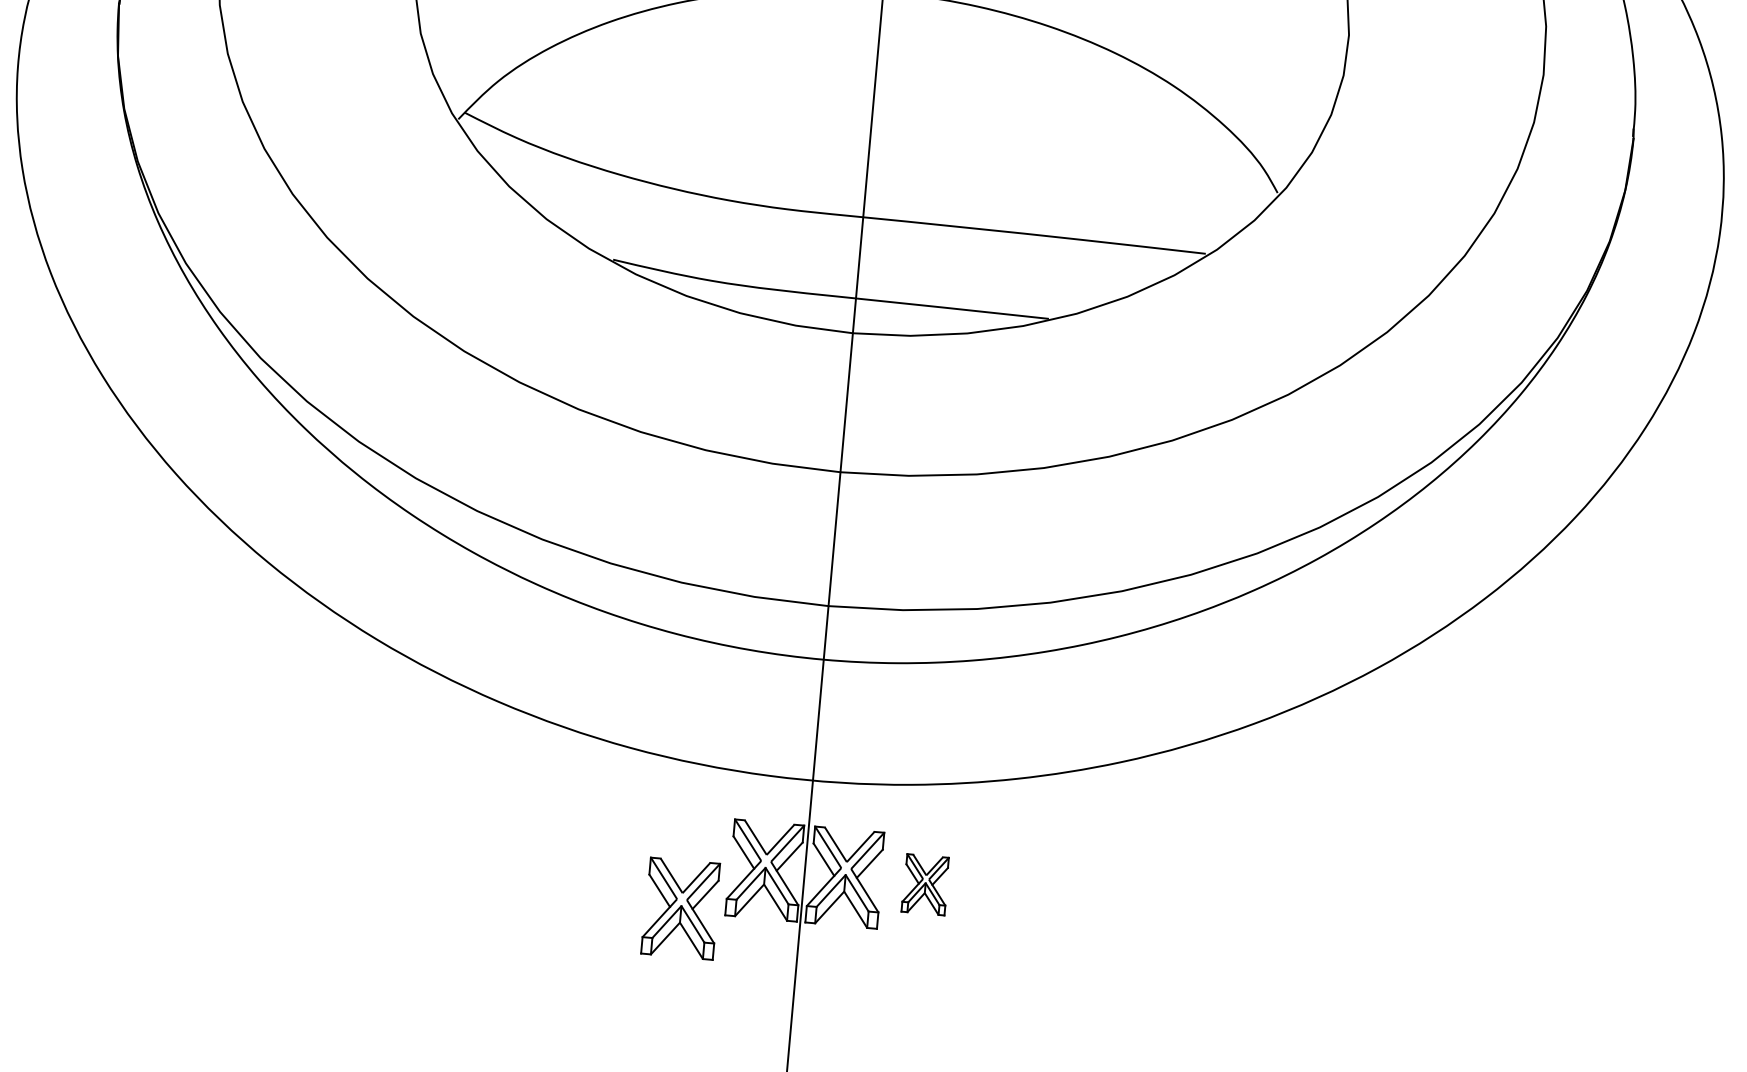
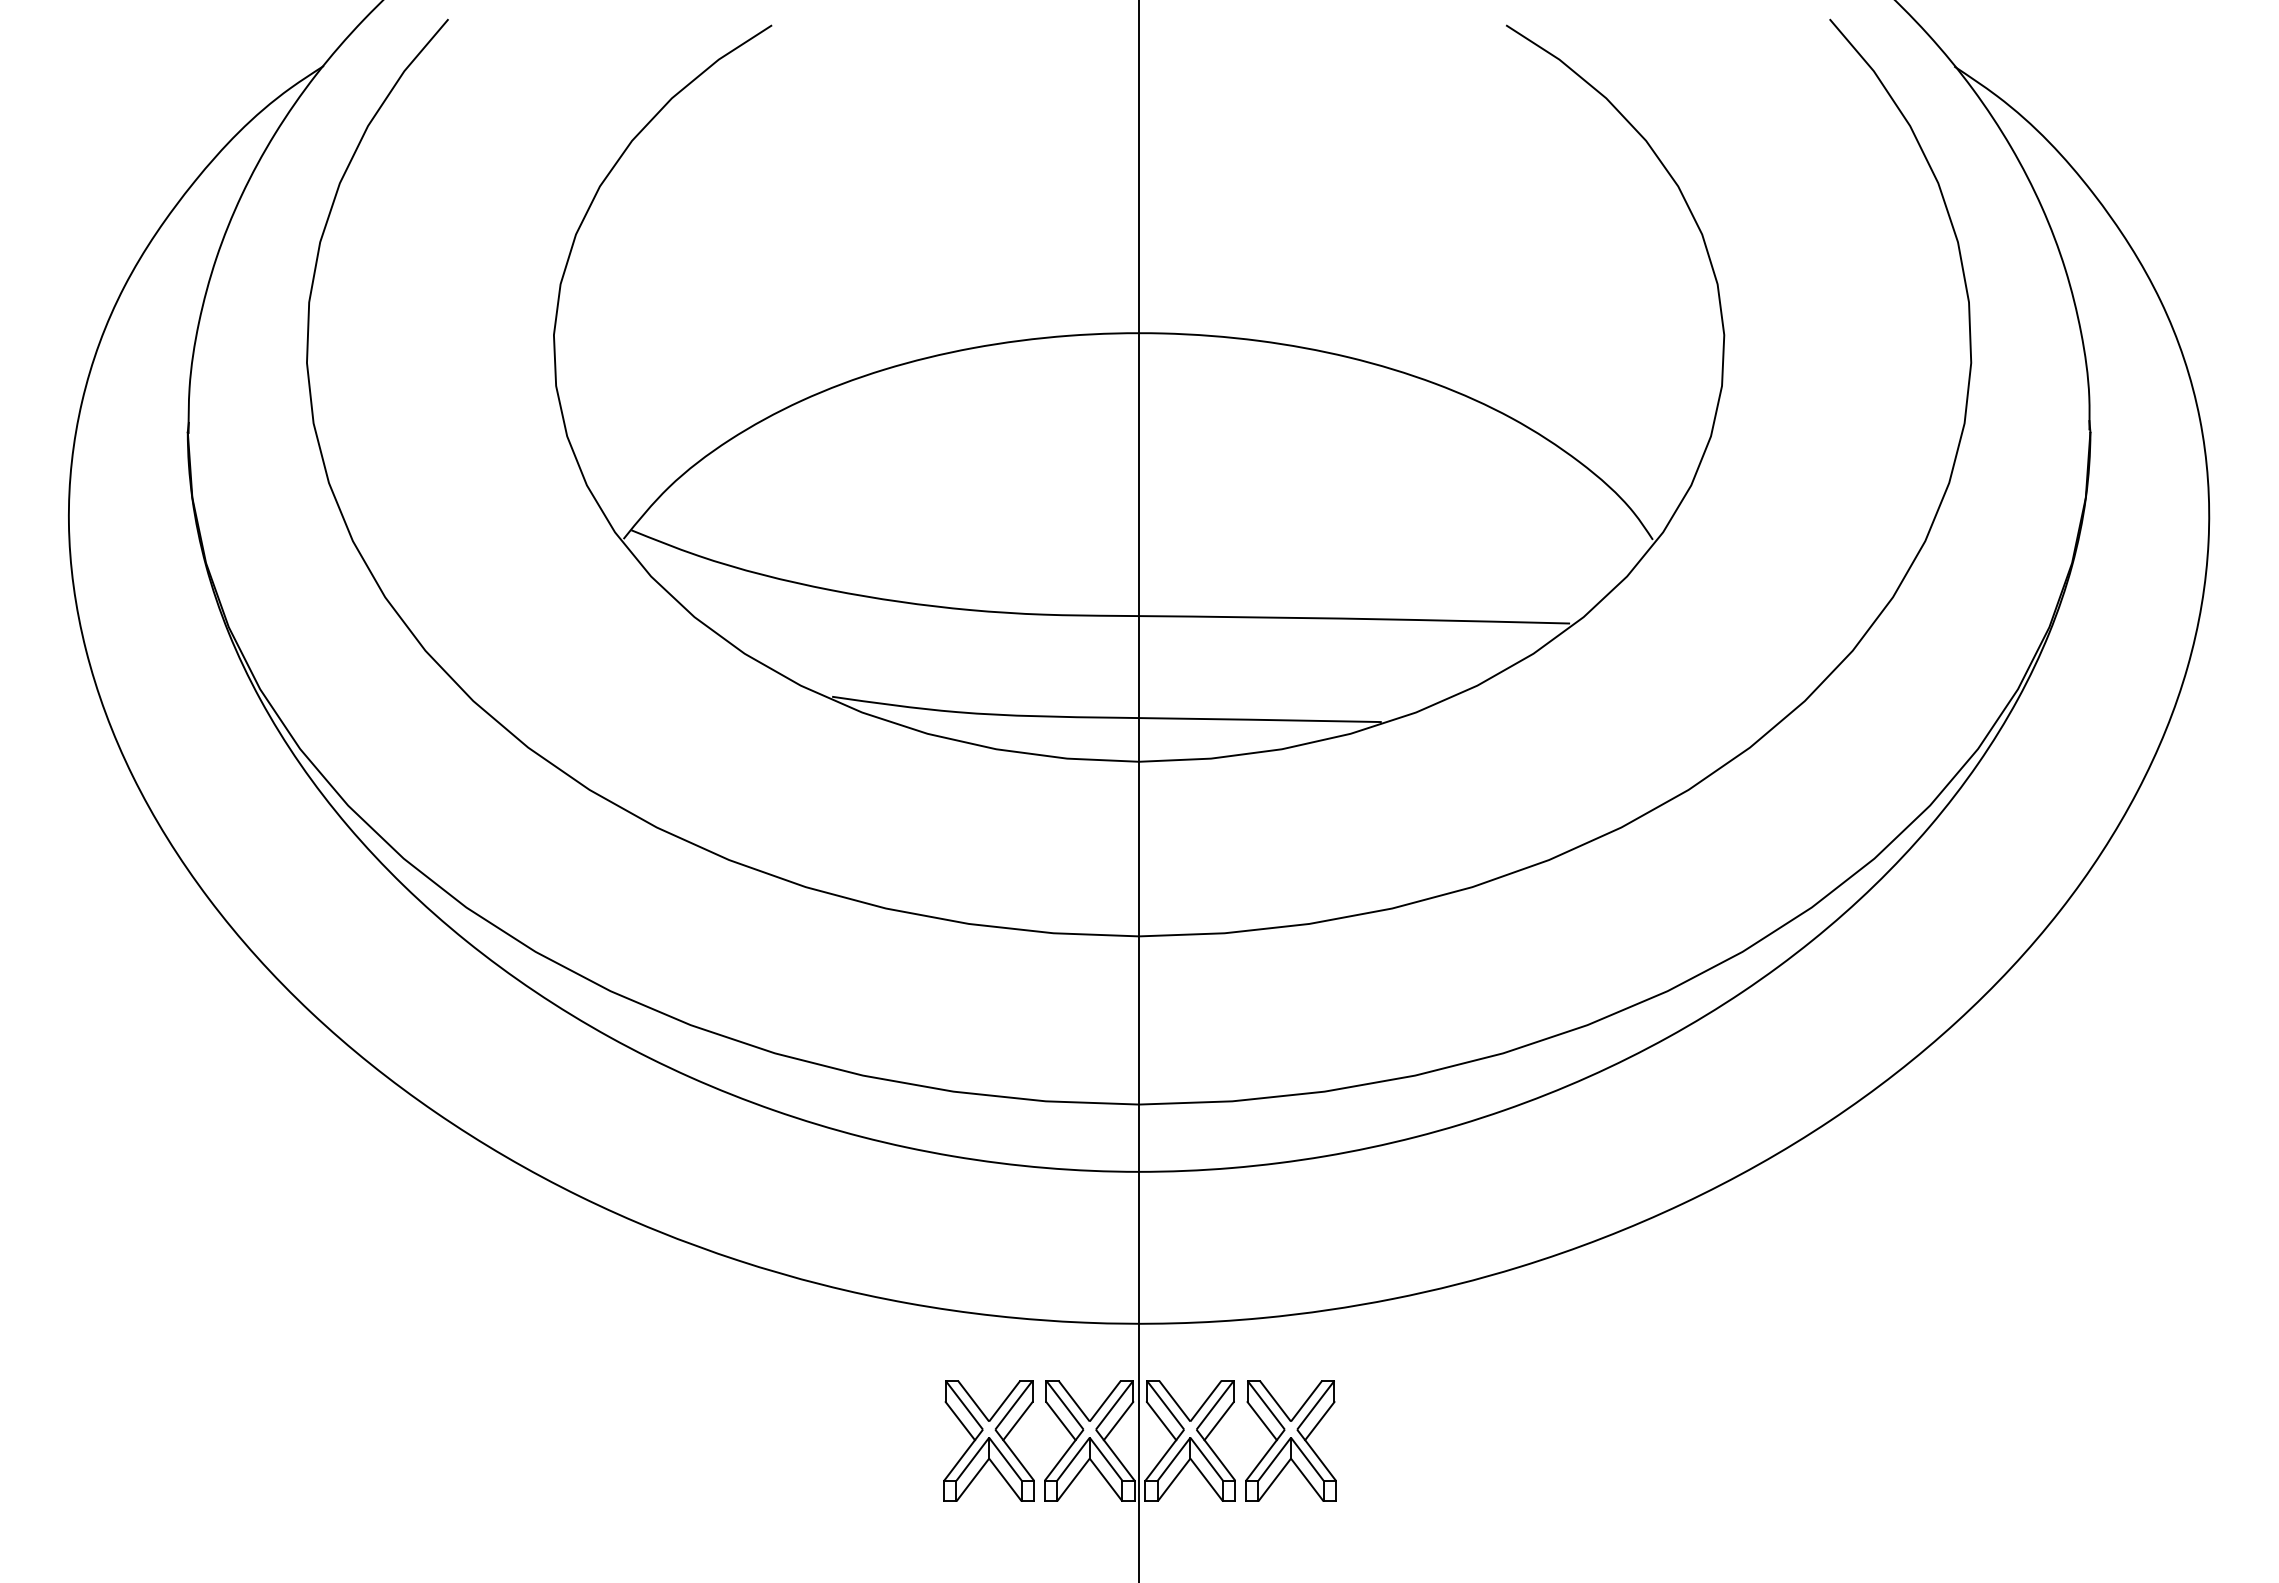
part: (925, 884) -> (1290, 1440), size x1.67
part: (680, 908) -> (988, 1440), moved

